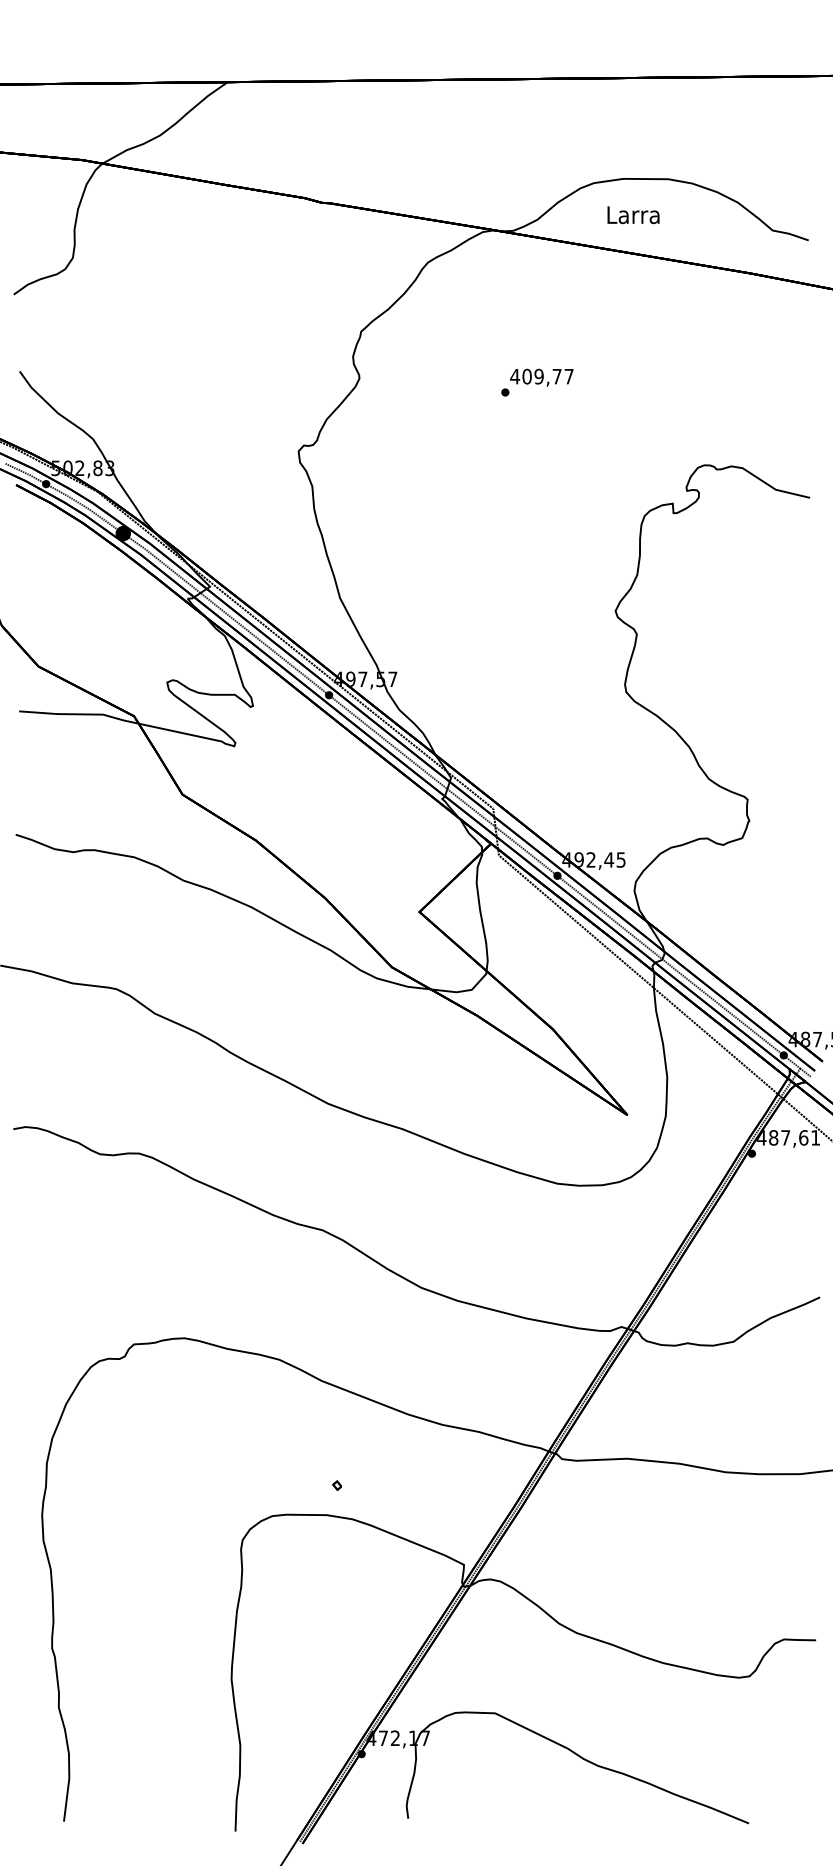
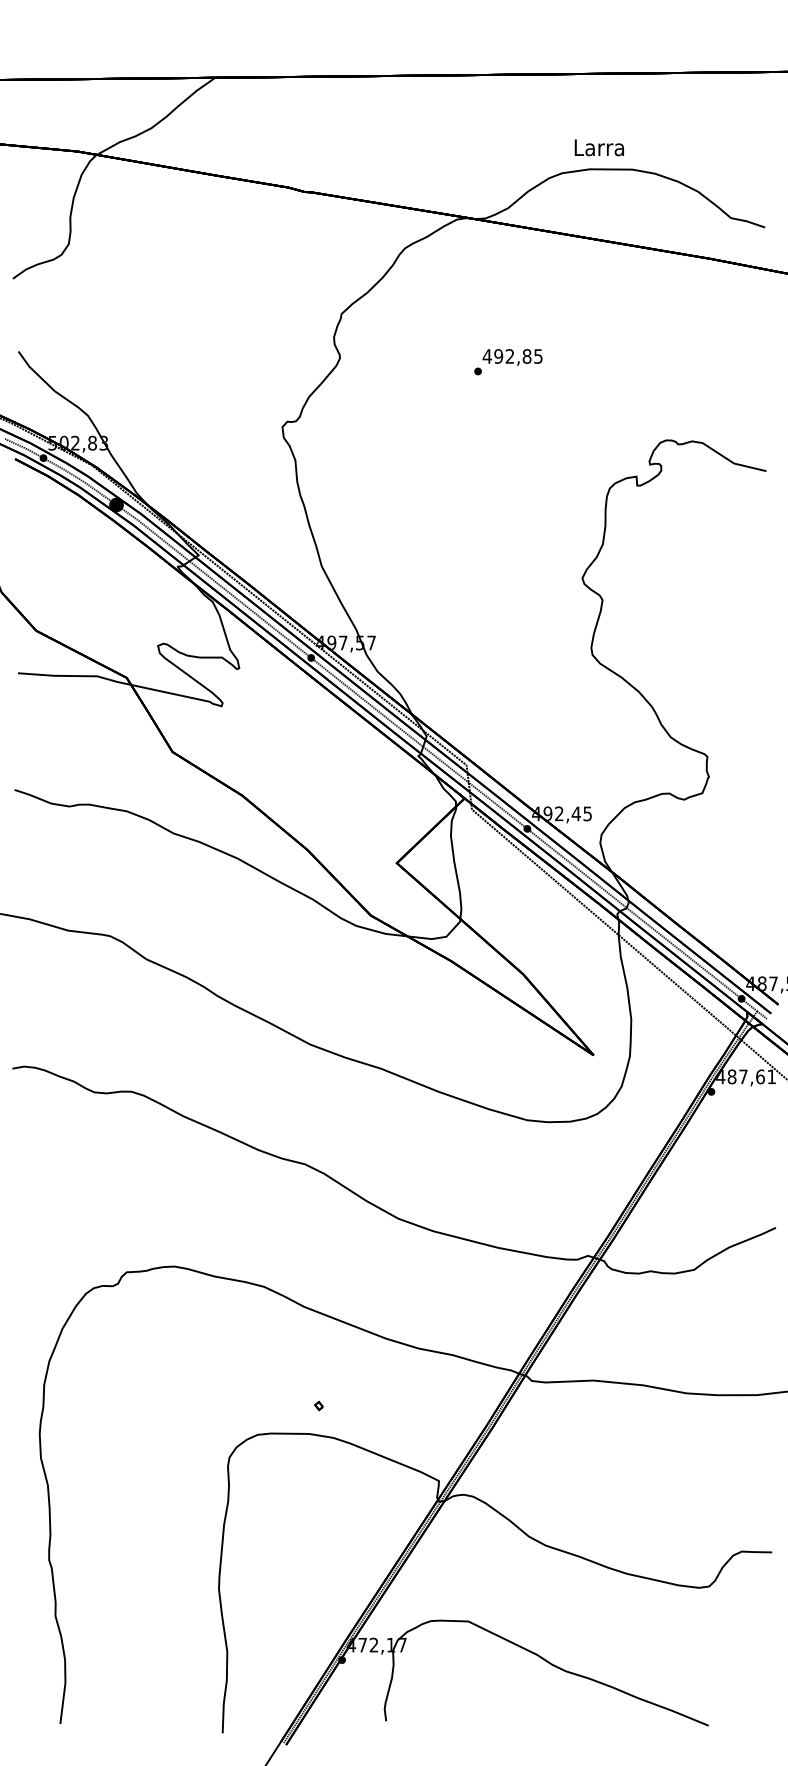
text: (633, 215) -> (599, 148), moved
text: (547, 376) -> (517, 356), 409,77 -> 492,85

